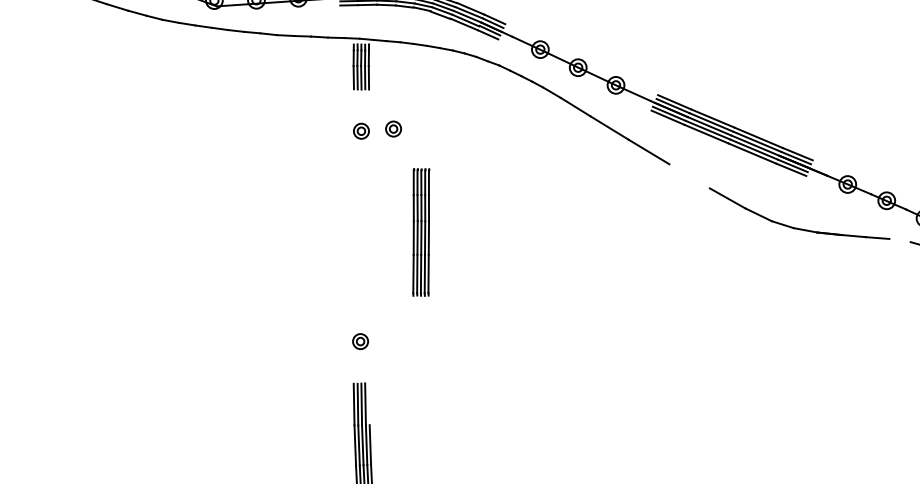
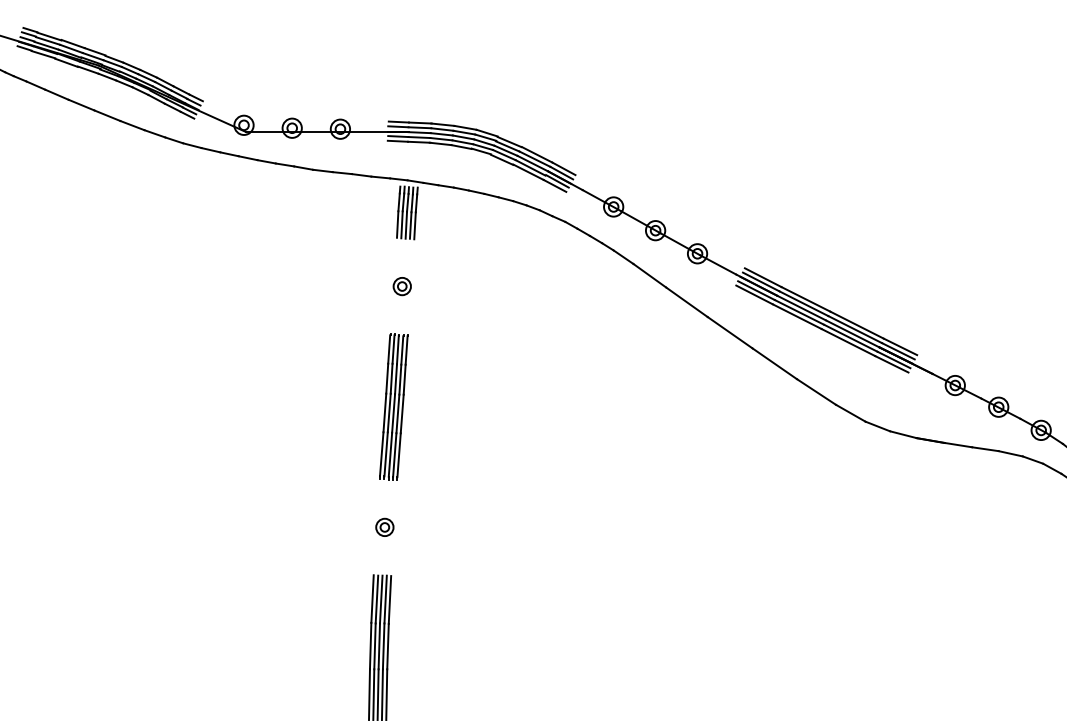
part: (392, 129) -> (438, 286), removed
line: (689, 176) -> (774, 363), added
part: (420, 231) -> (393, 406), moved
line: (899, 240) -> (1010, 453), added
line: (368, 403) -> (389, 599), added

